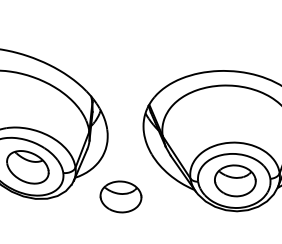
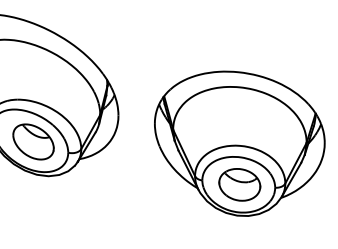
part: (120, 196) -> (122, 184), removed

